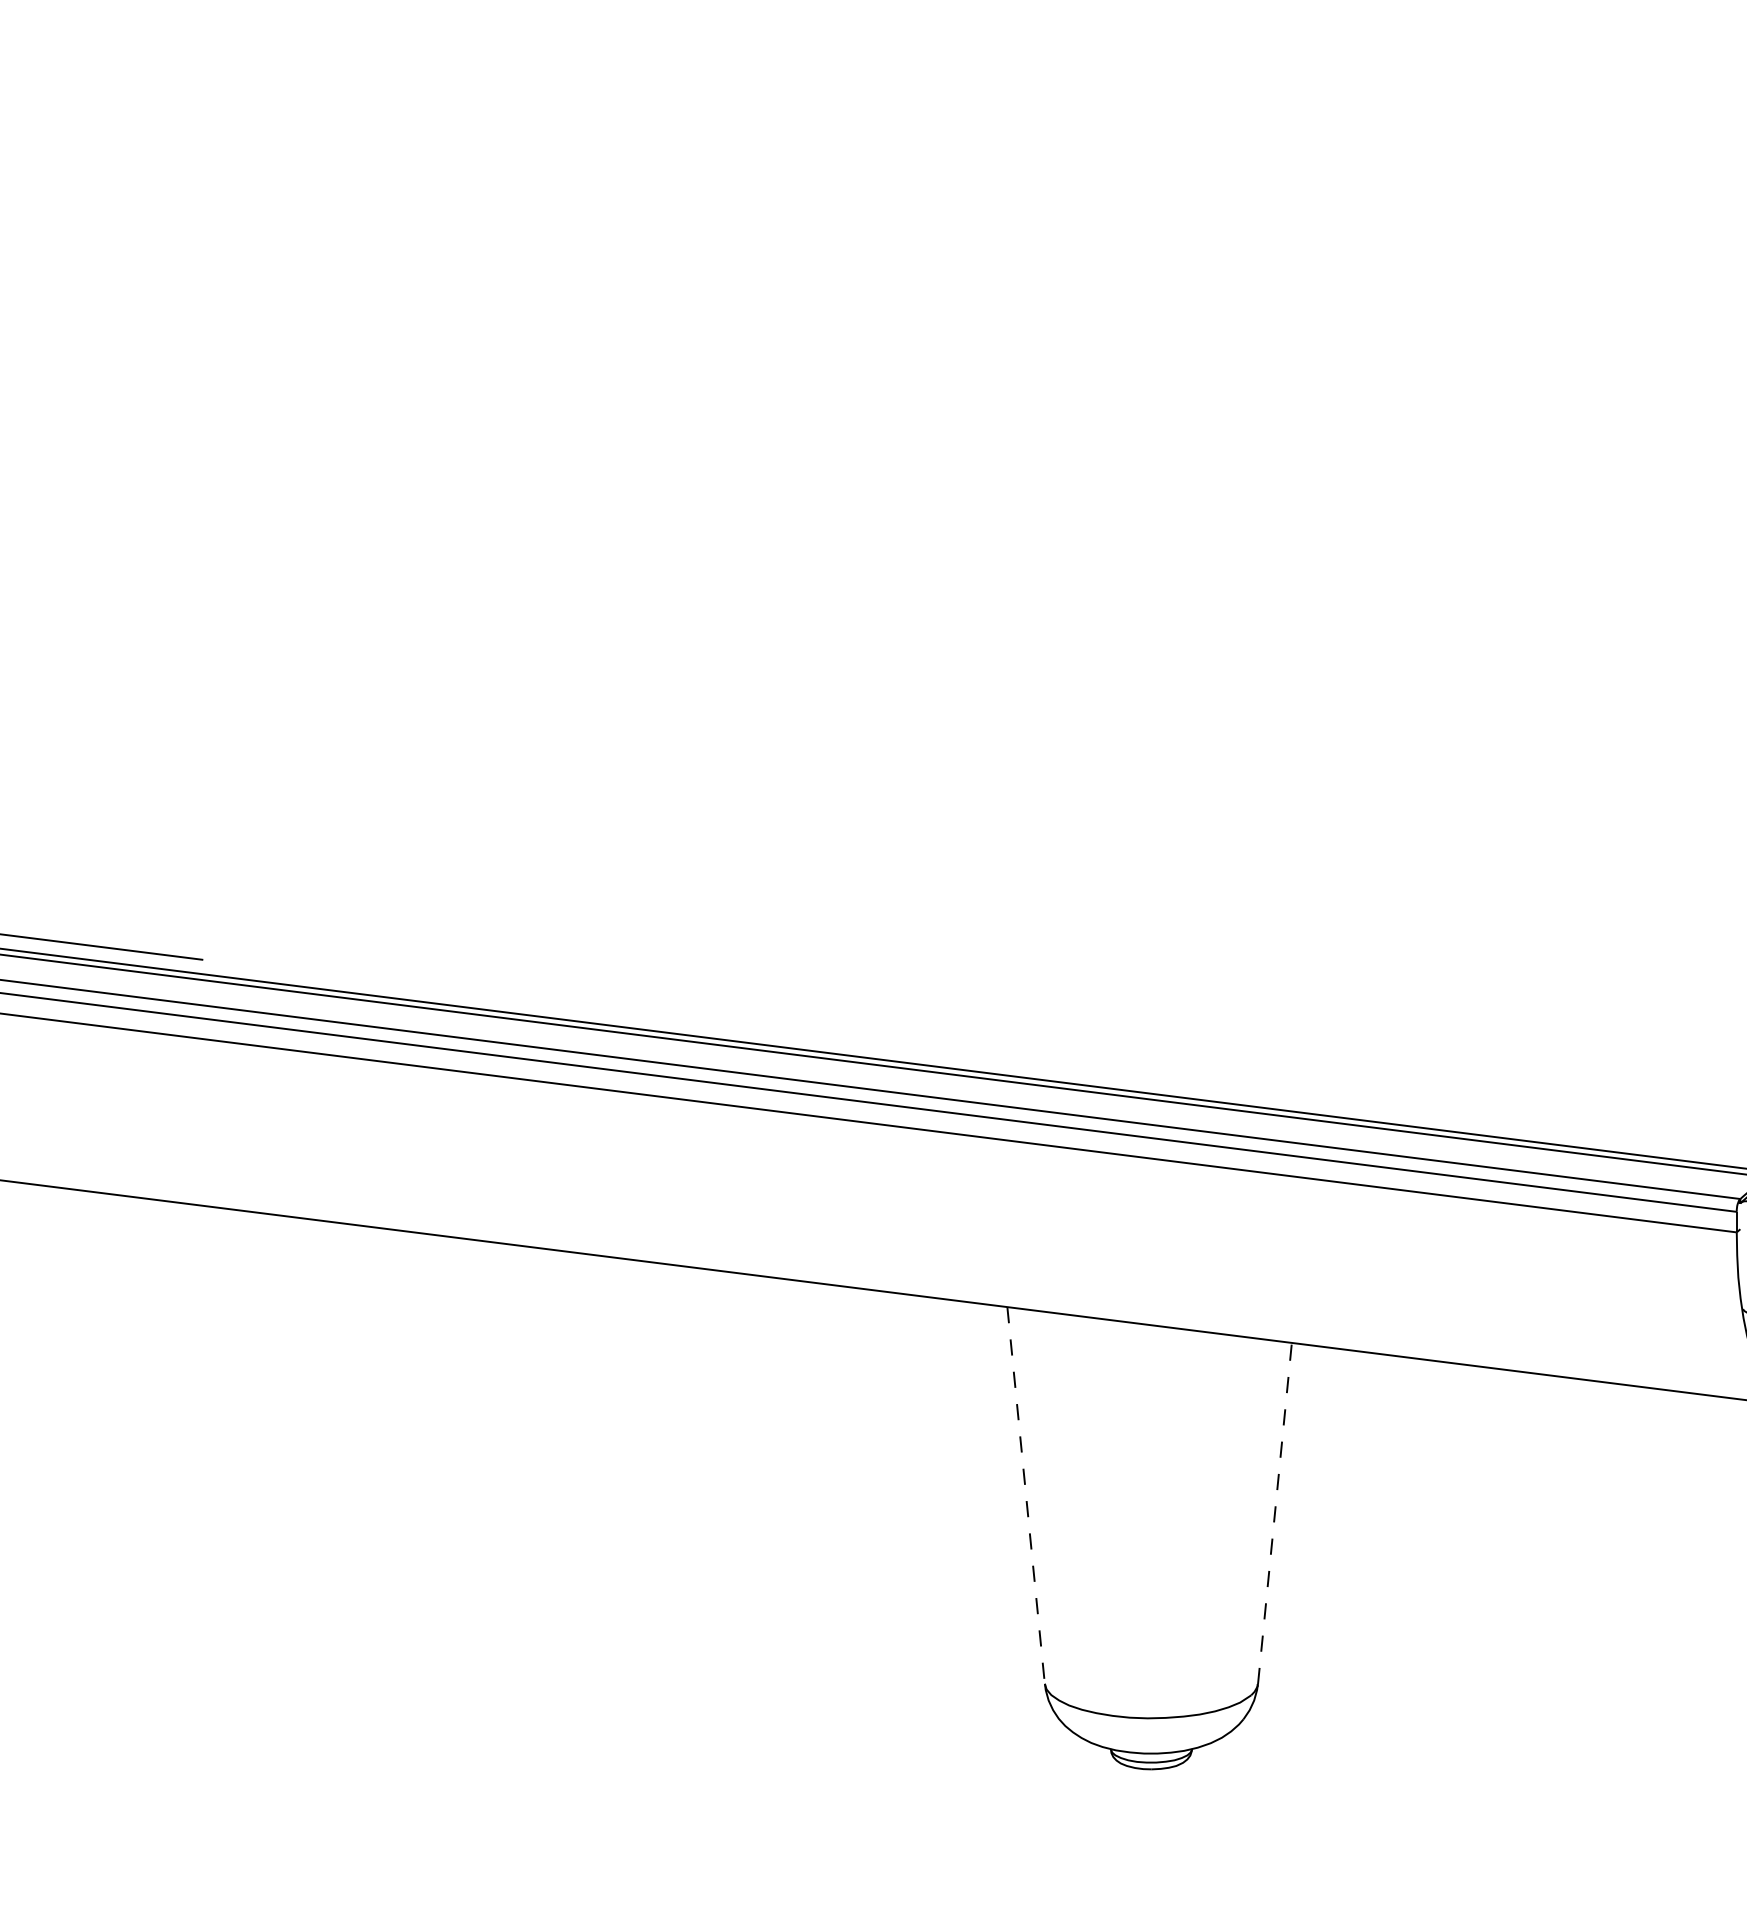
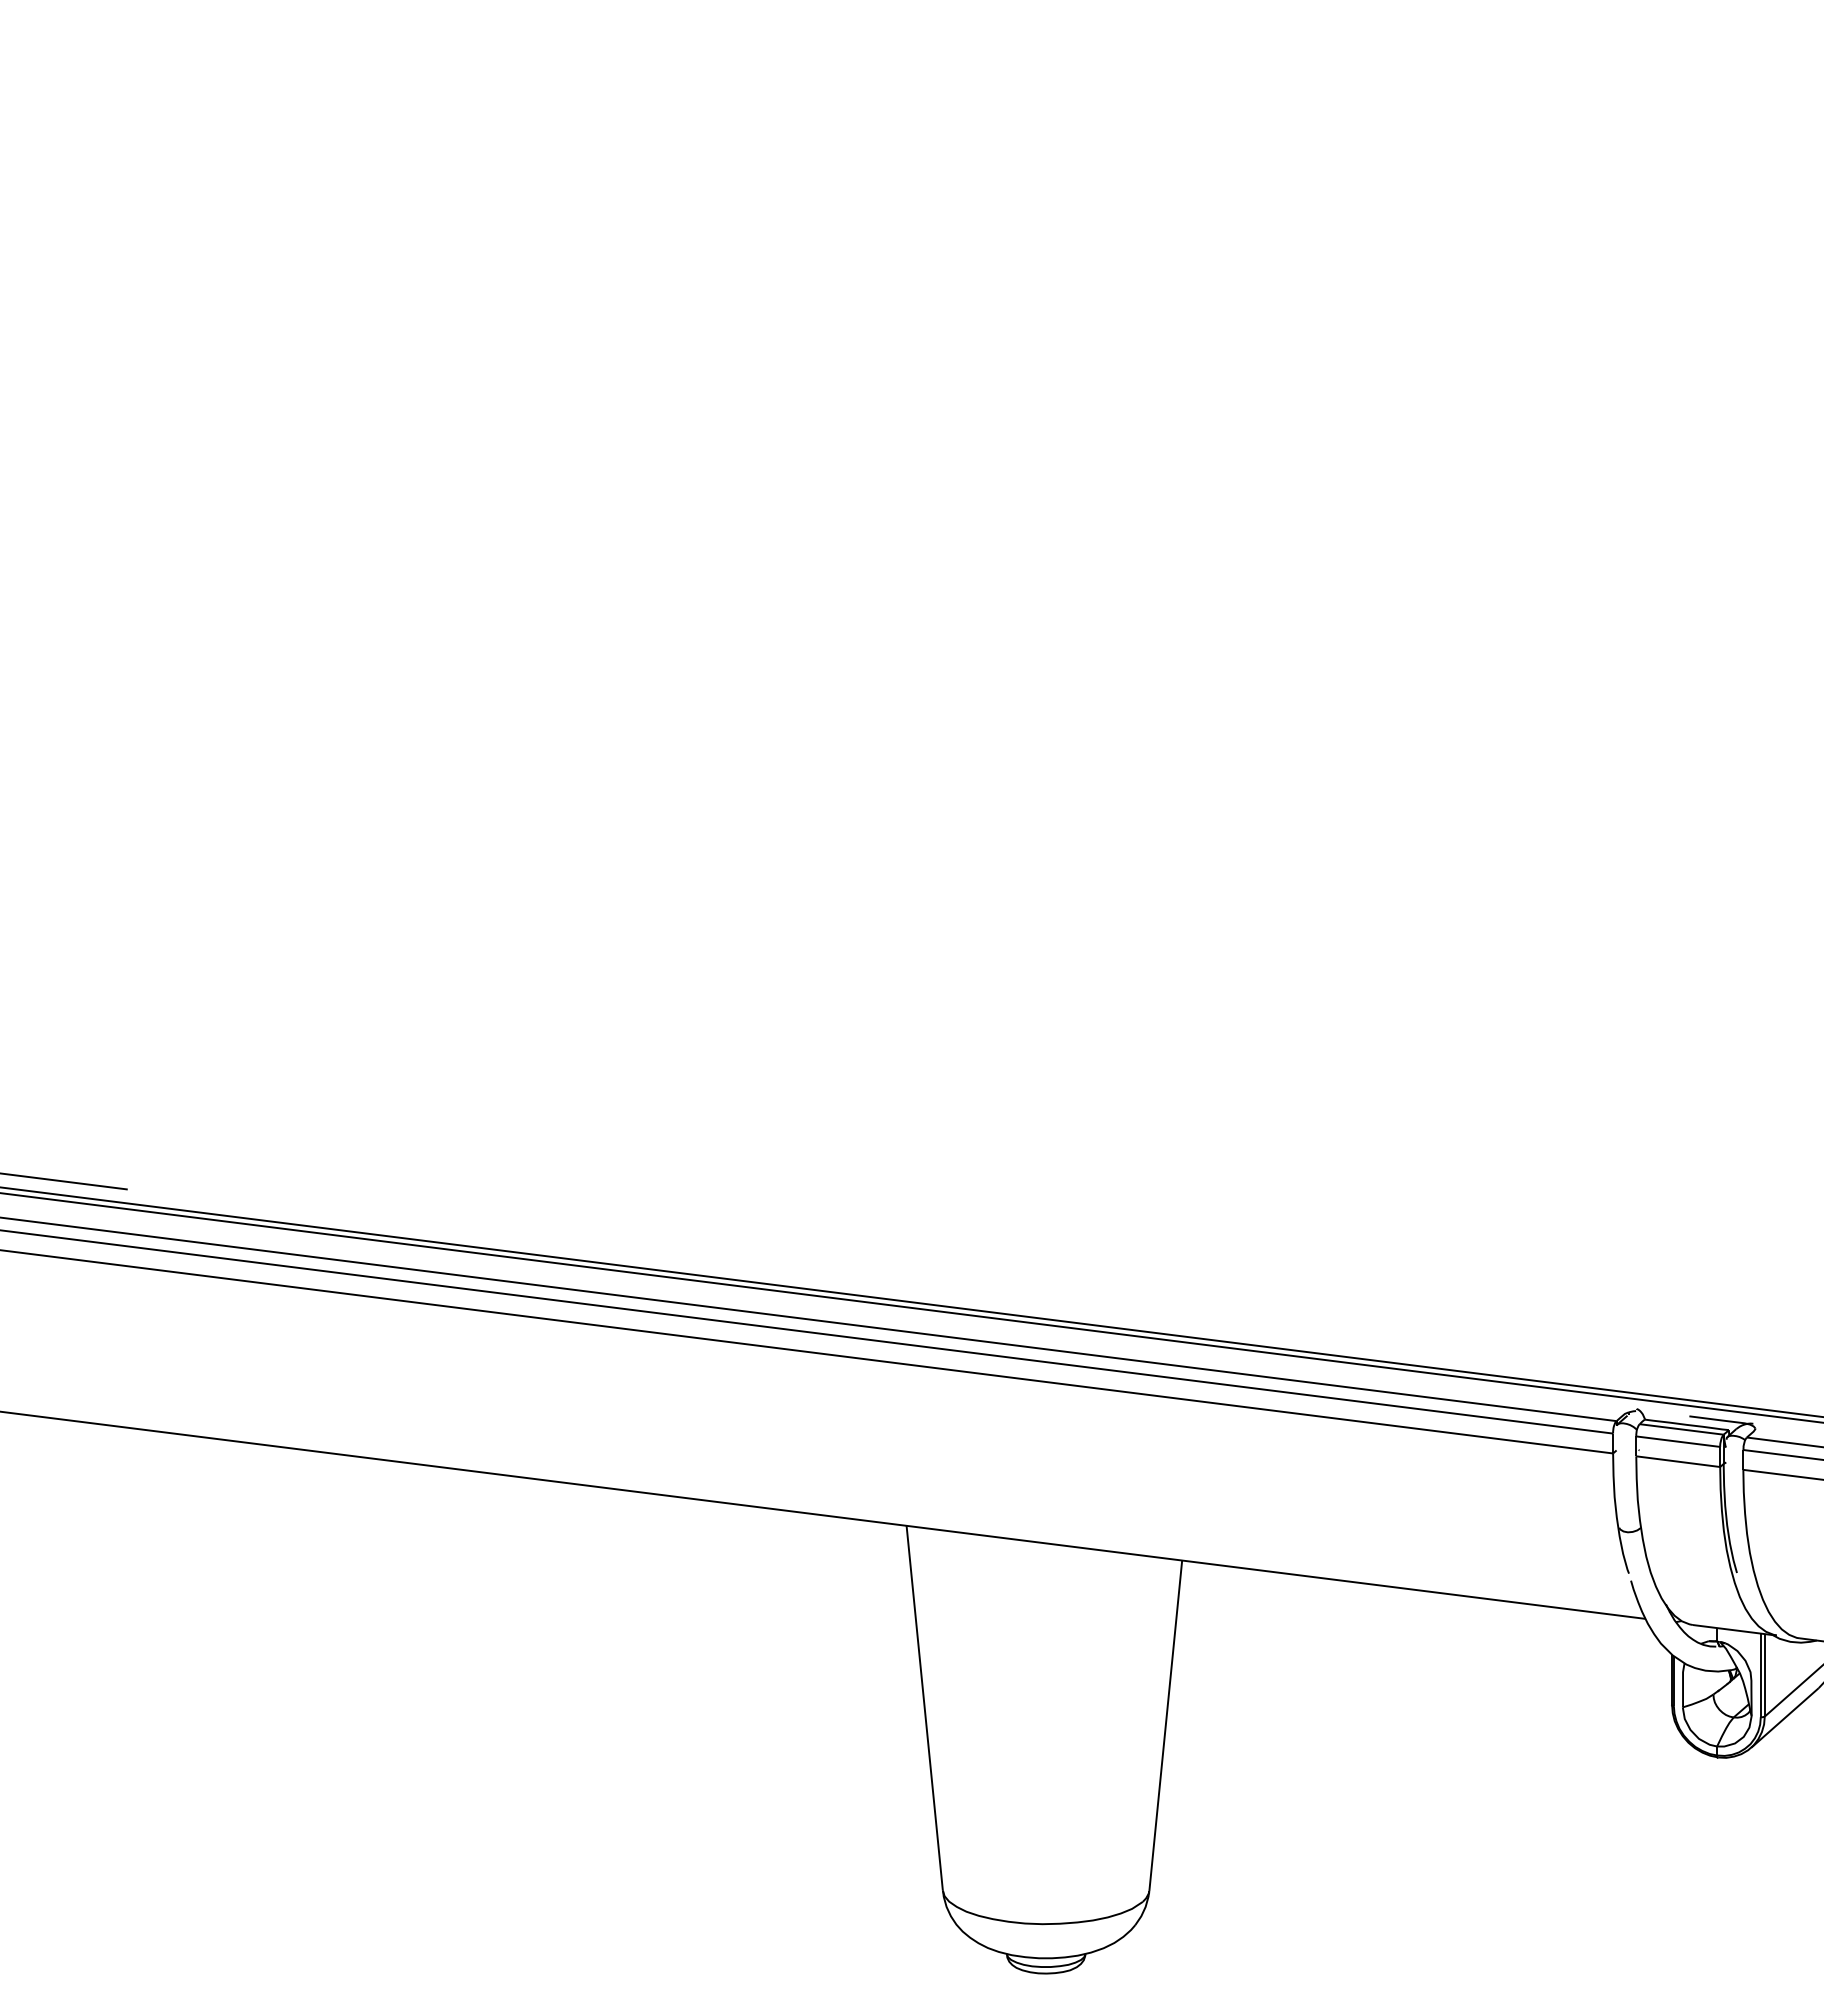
line: (1025, 1495) -> (924, 1708), dashed -> solid
line: (1274, 1513) -> (1165, 1725), dashed -> solid

